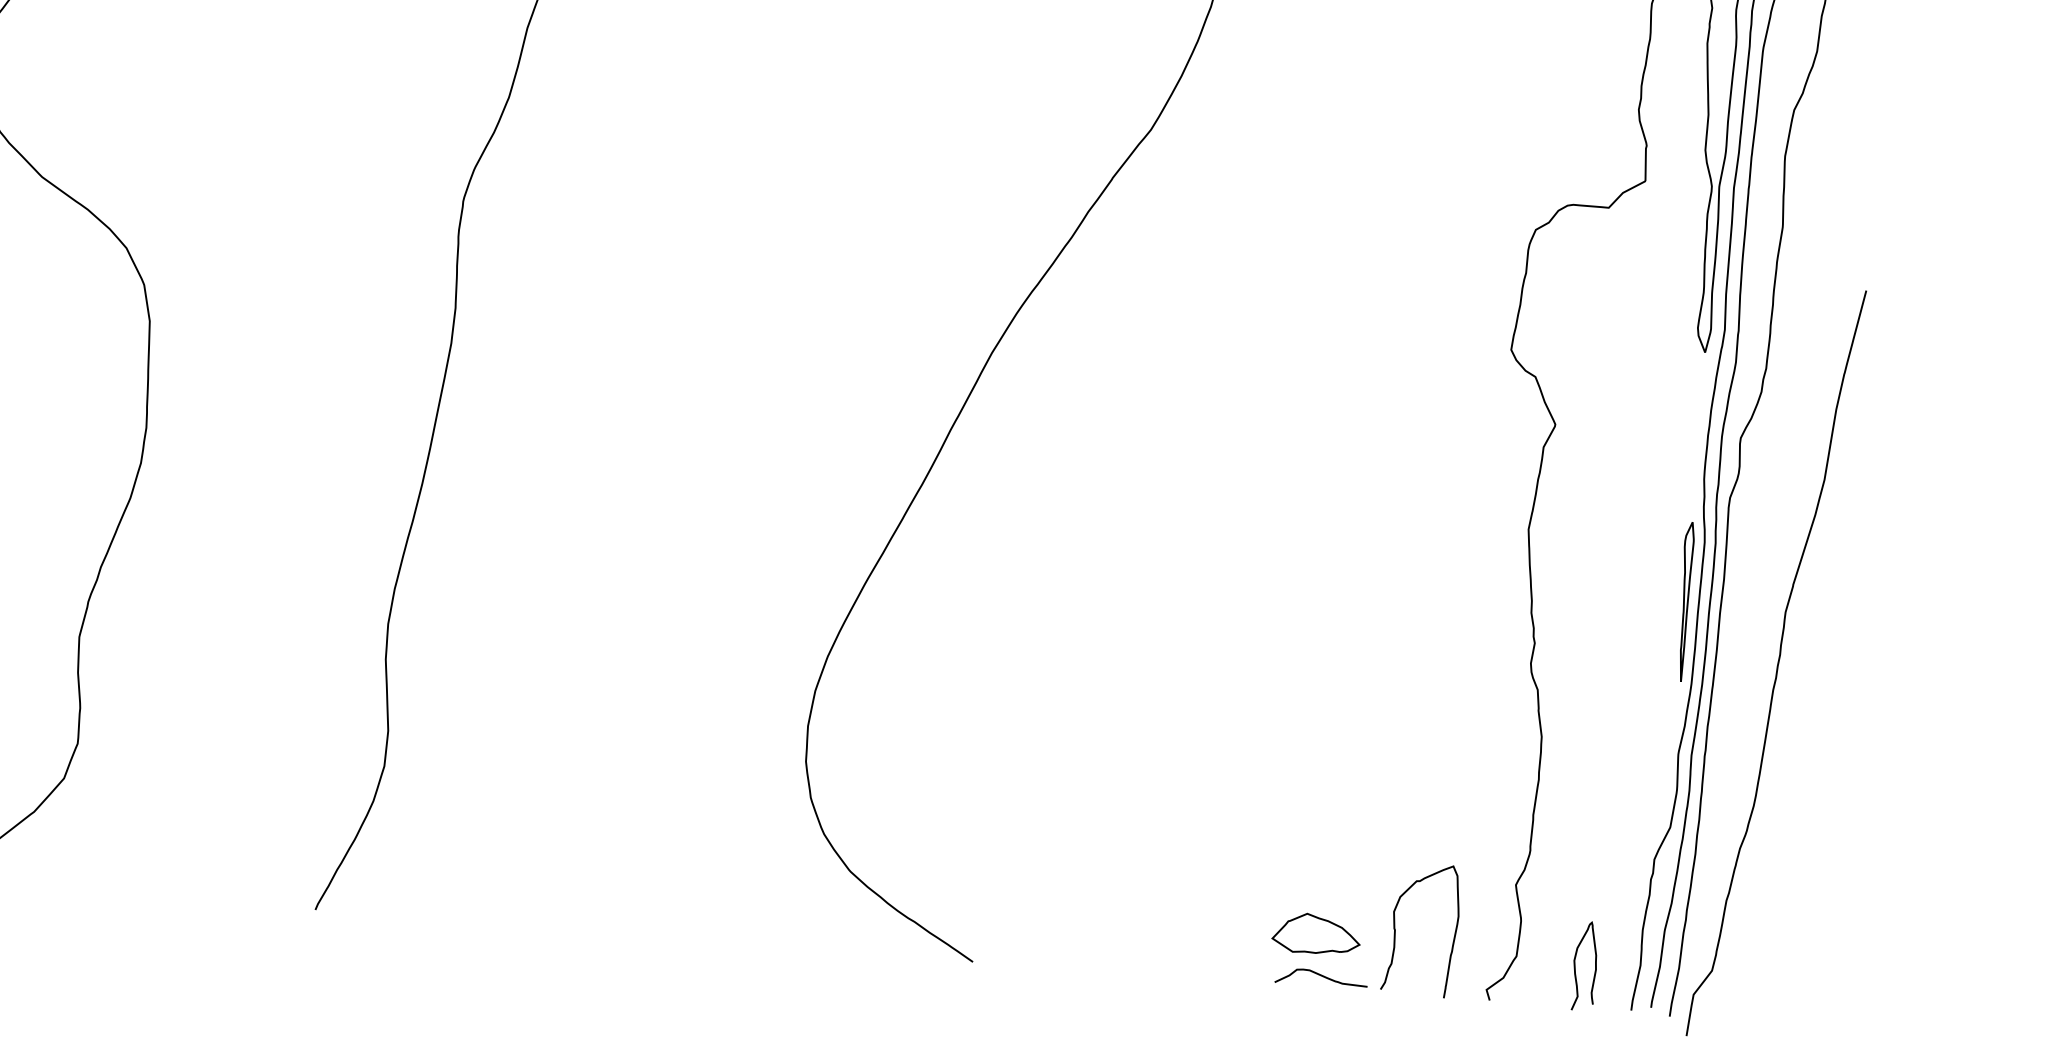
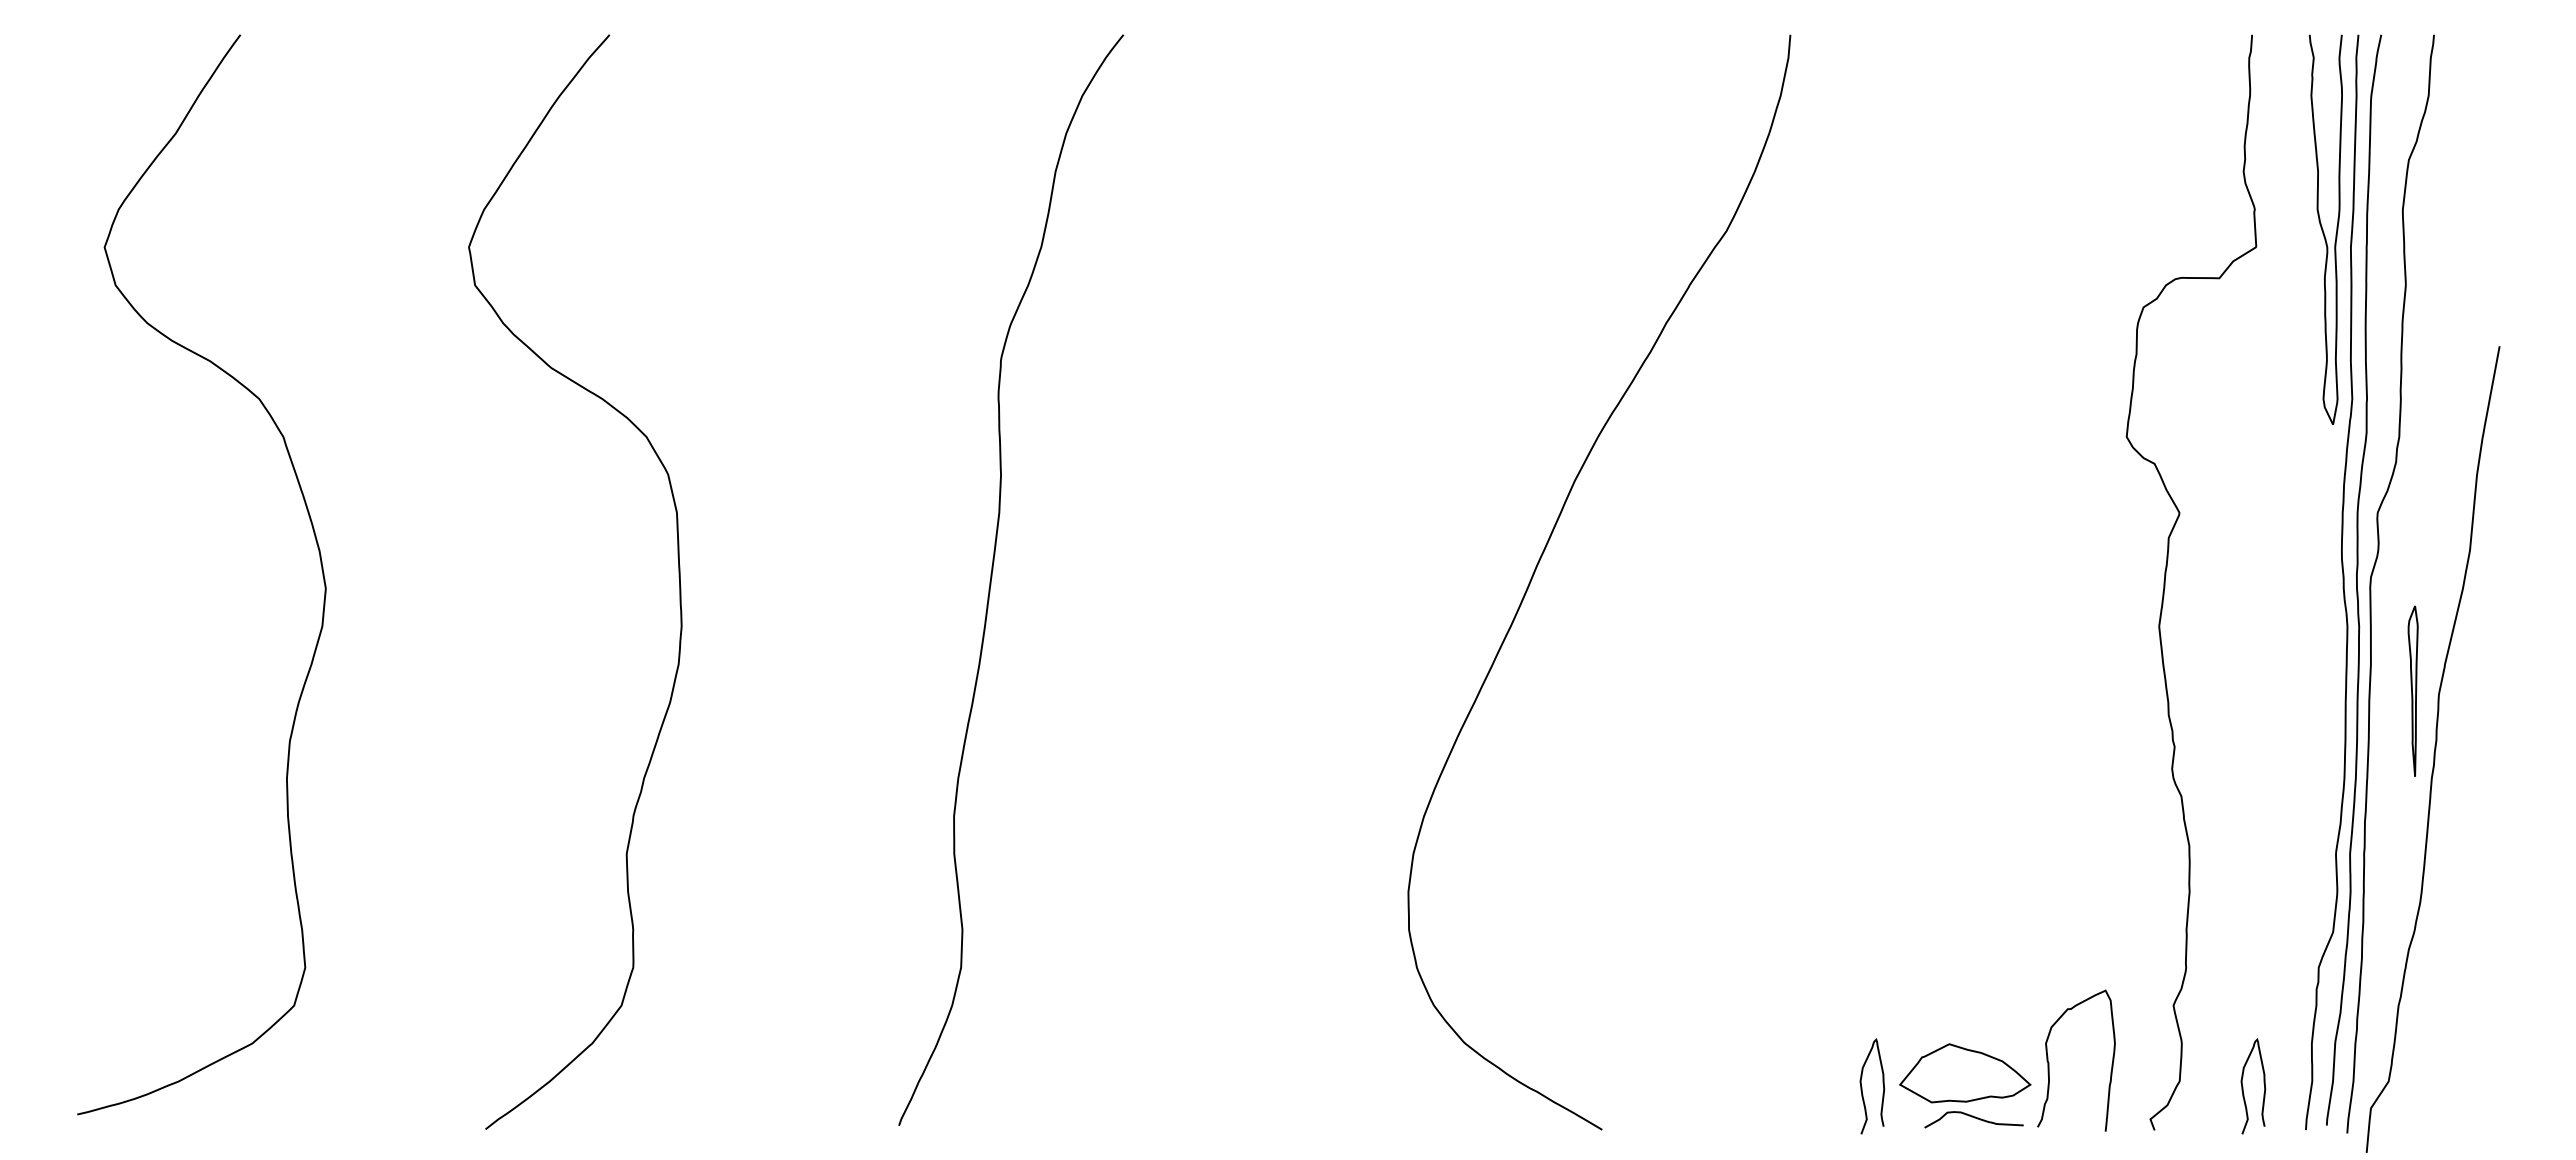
part: (1684, 601) -> (2412, 690), moved
part: (1316, 933) -> (1965, 1072), size x1.4
curve: (1219, 939) -> (1862, 1086), added

